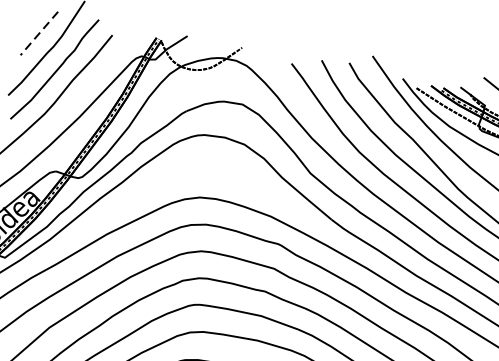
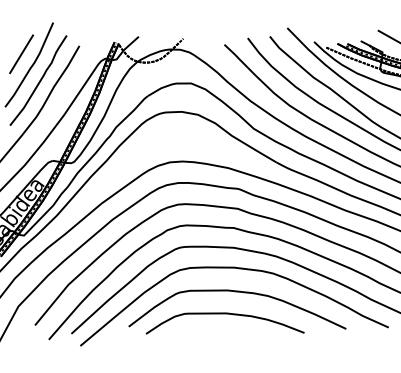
line: (39, 33) -> (21, 54), dashed -> solid

